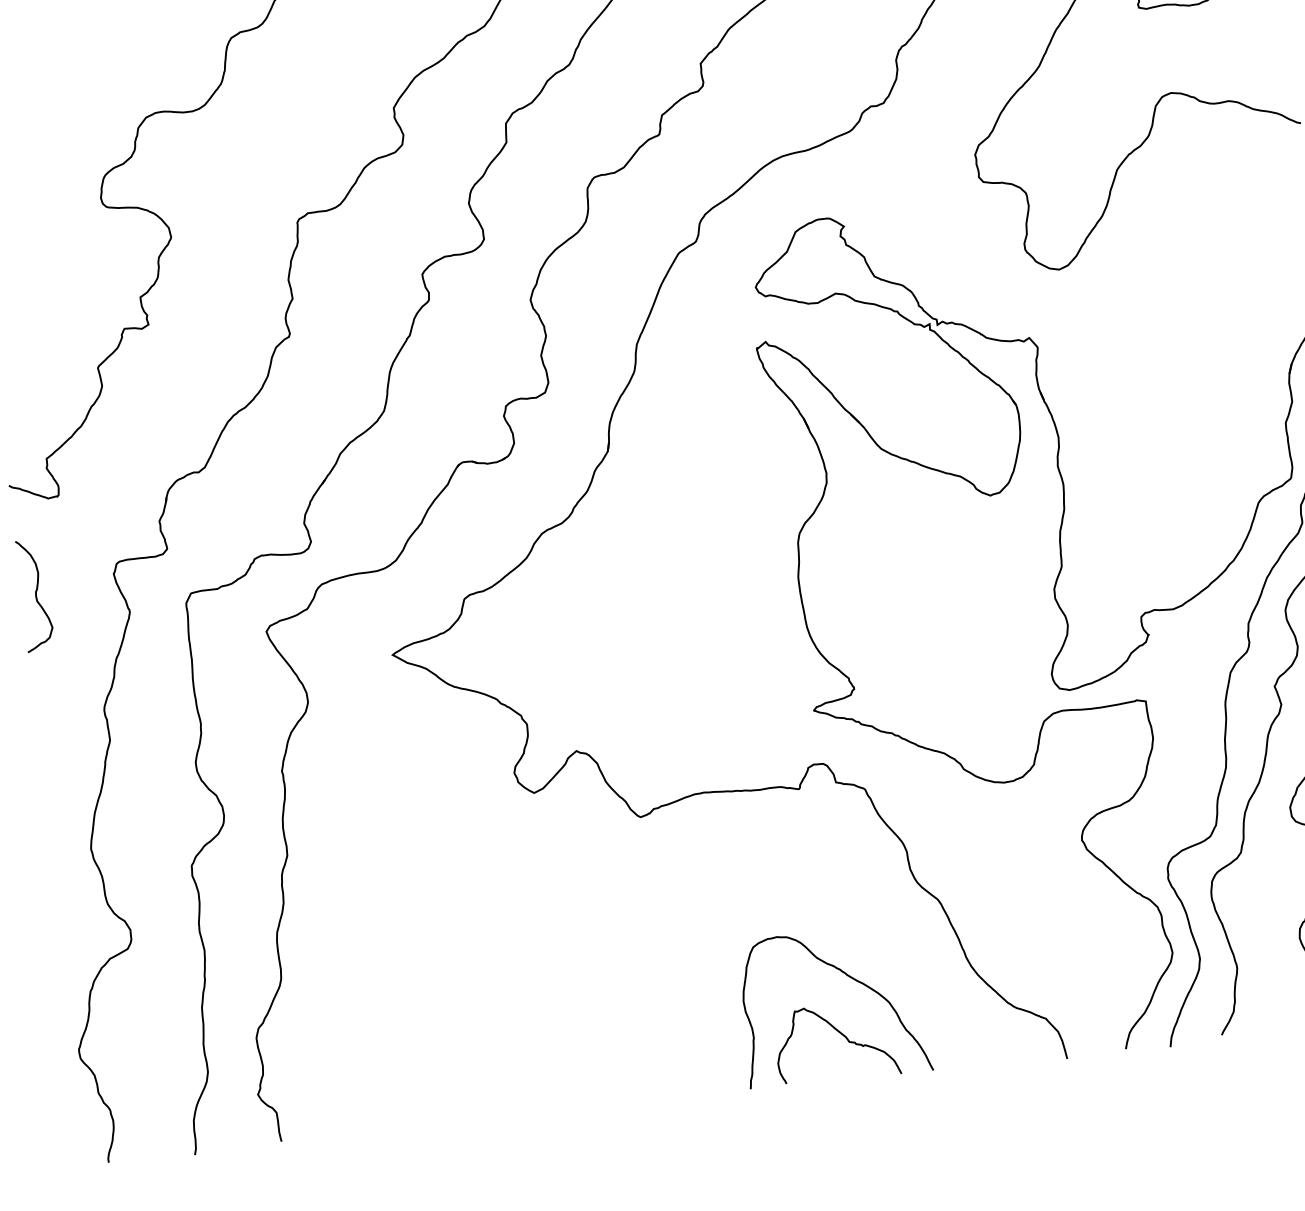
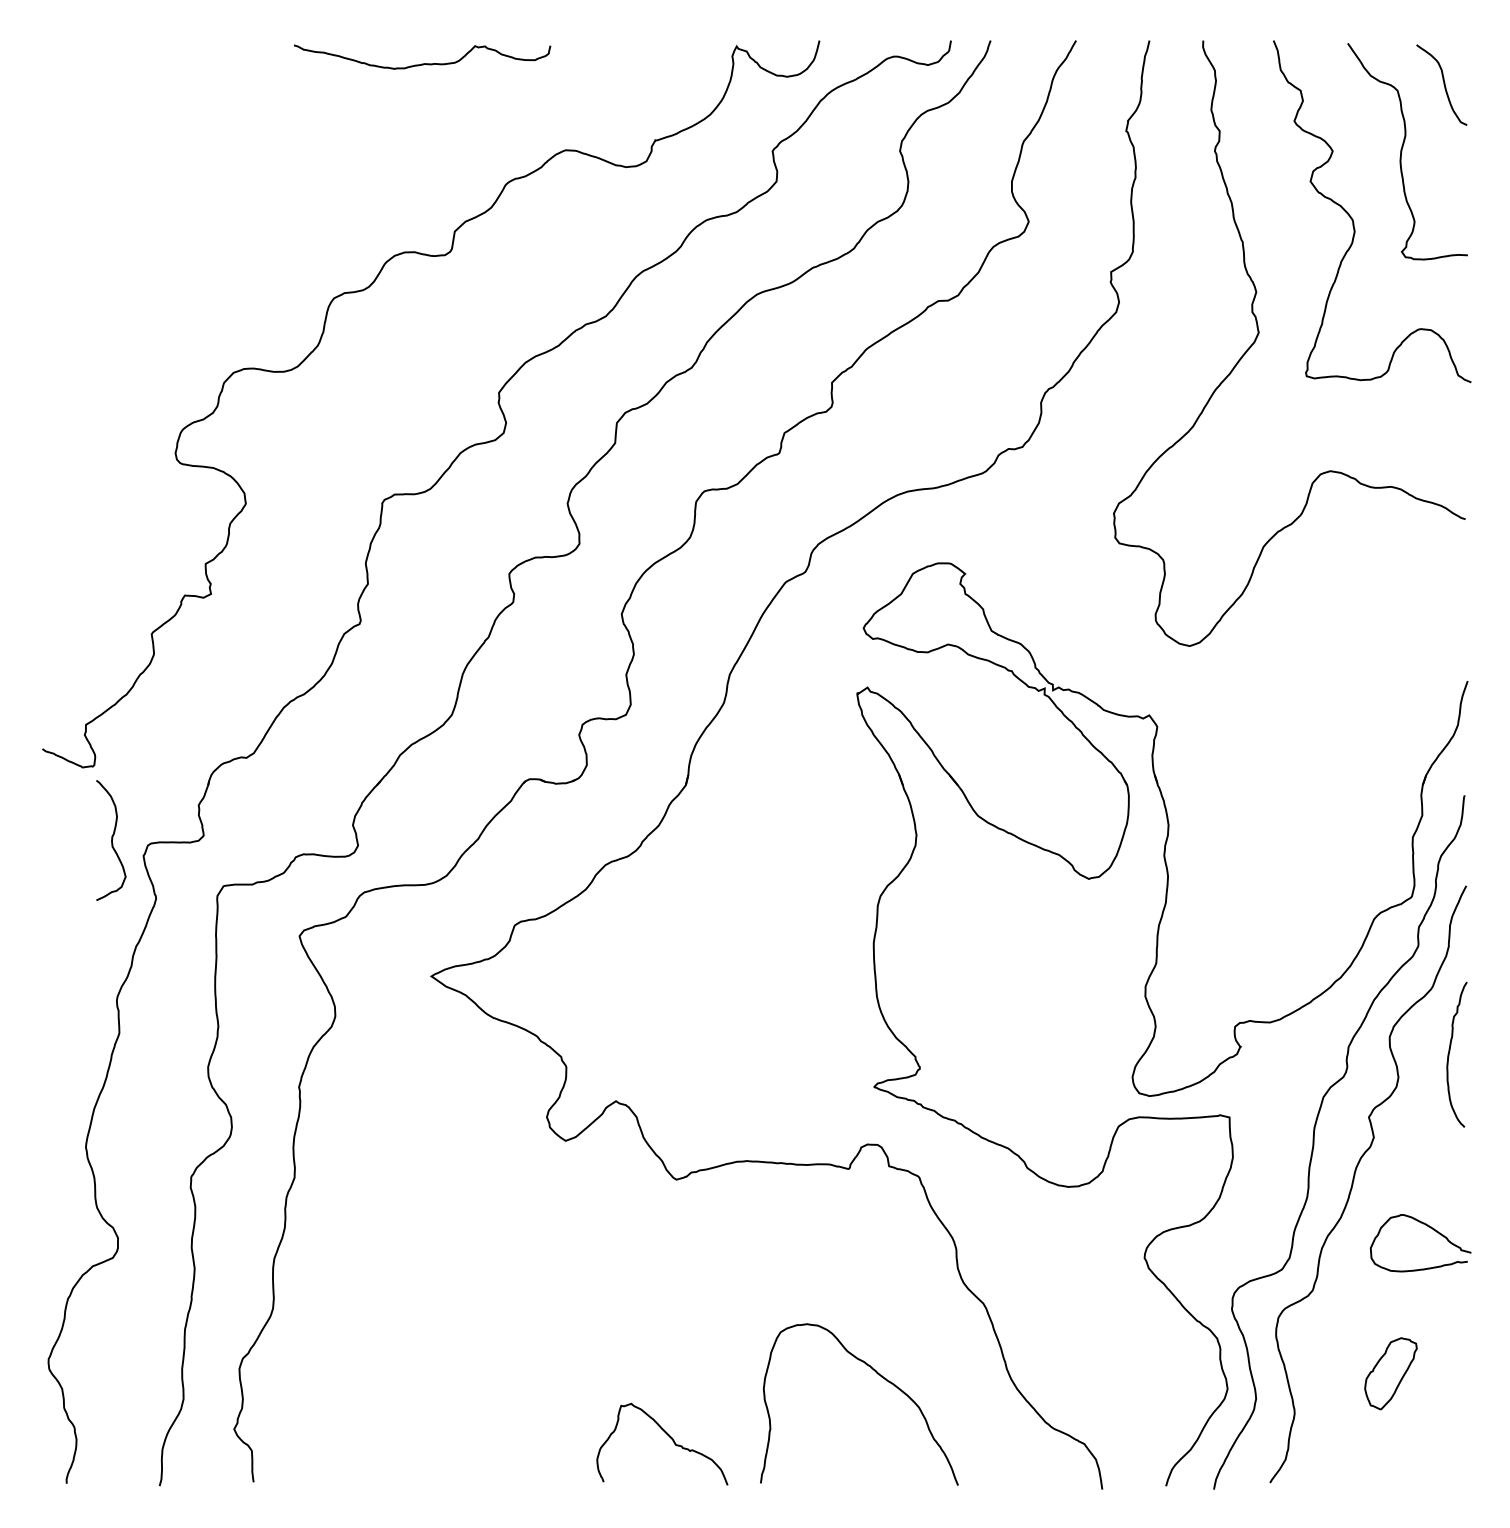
curve: (35, 595) -> (111, 840), moved
curve: (841, 1034) -> (668, 1436), moved

